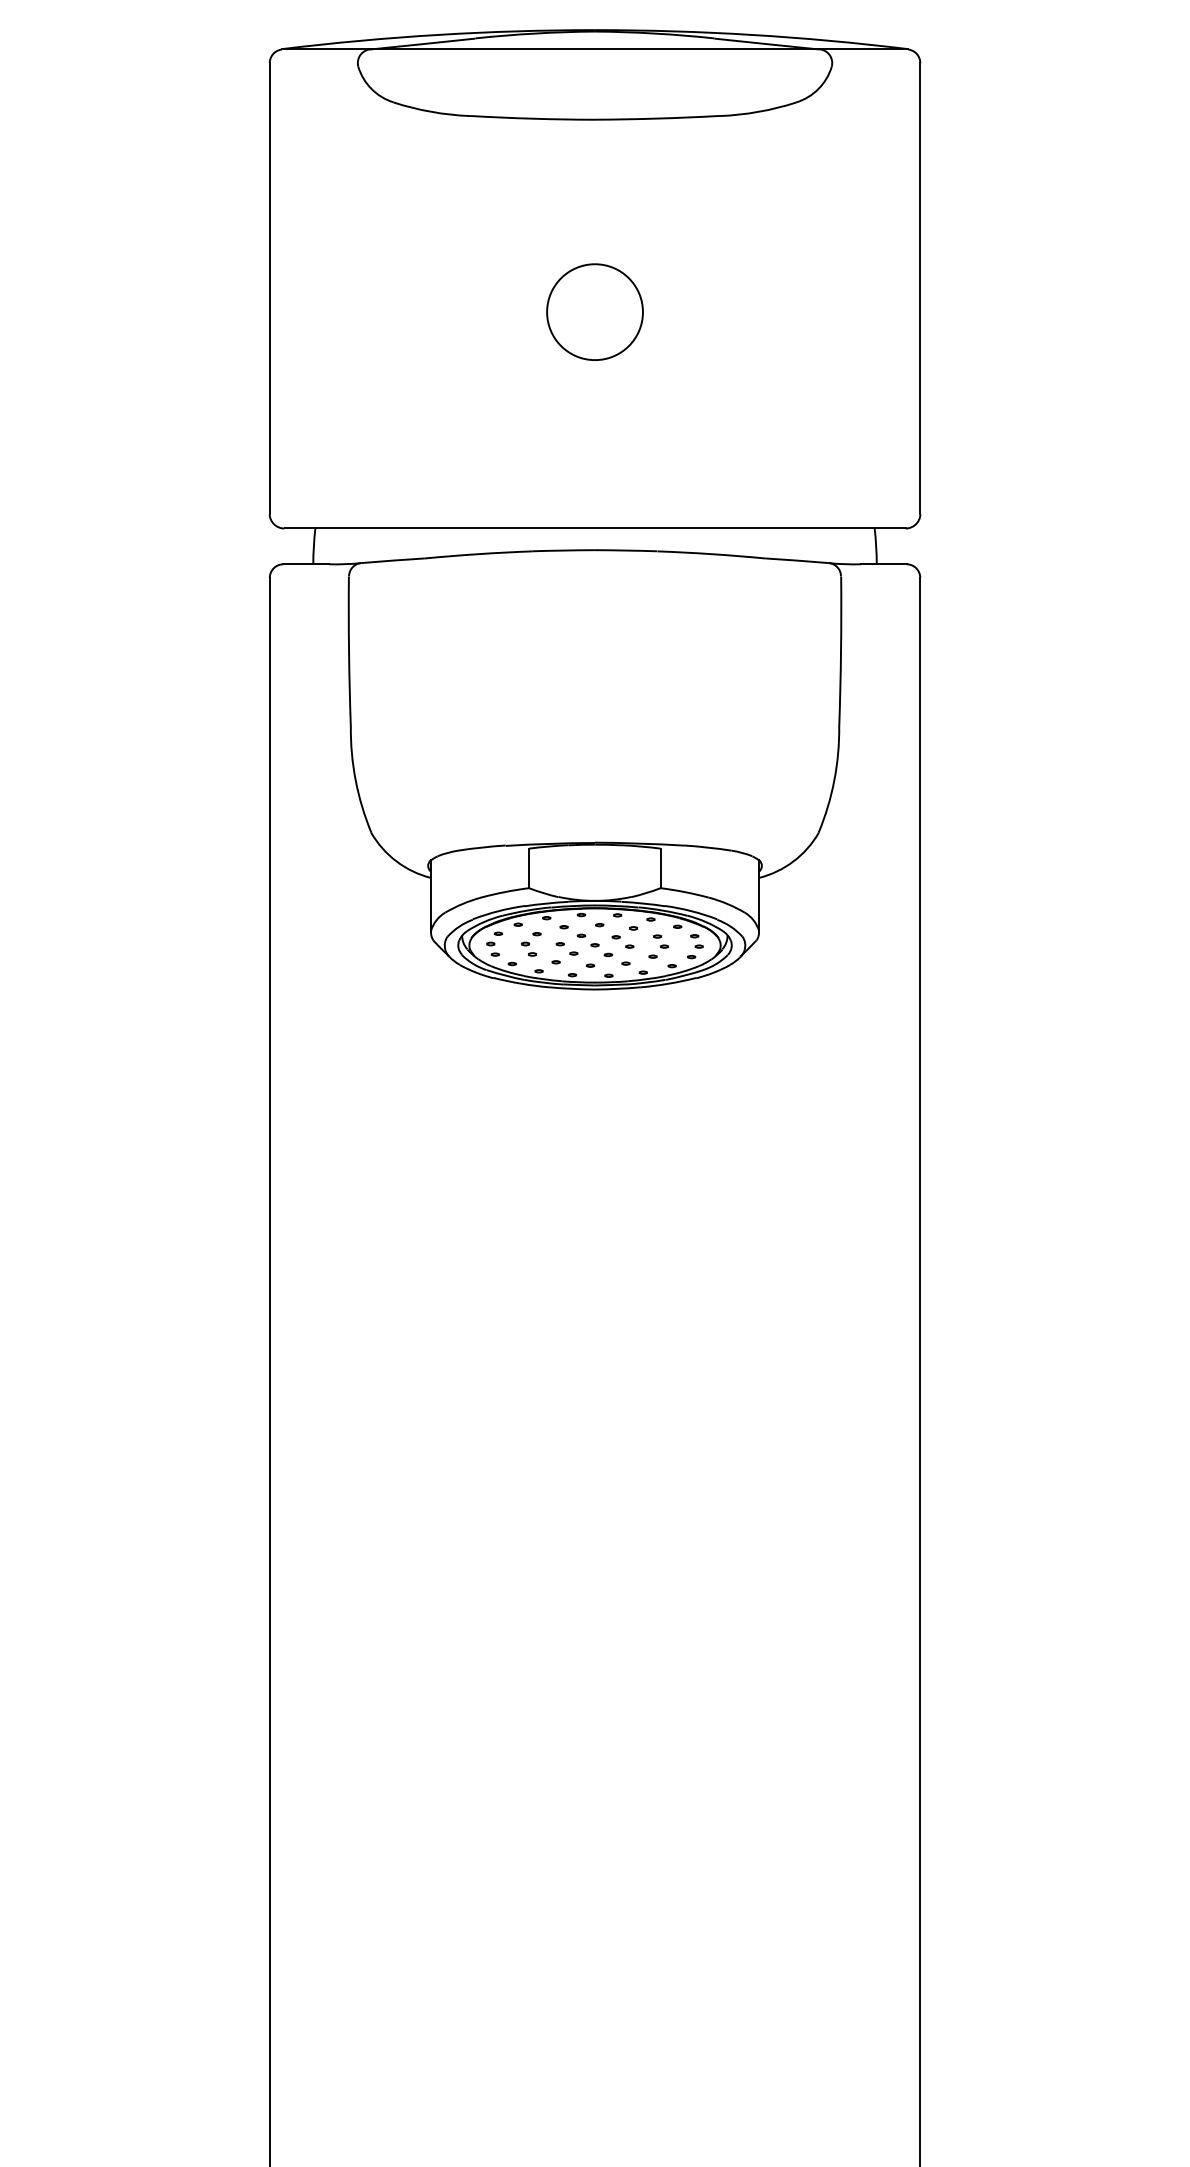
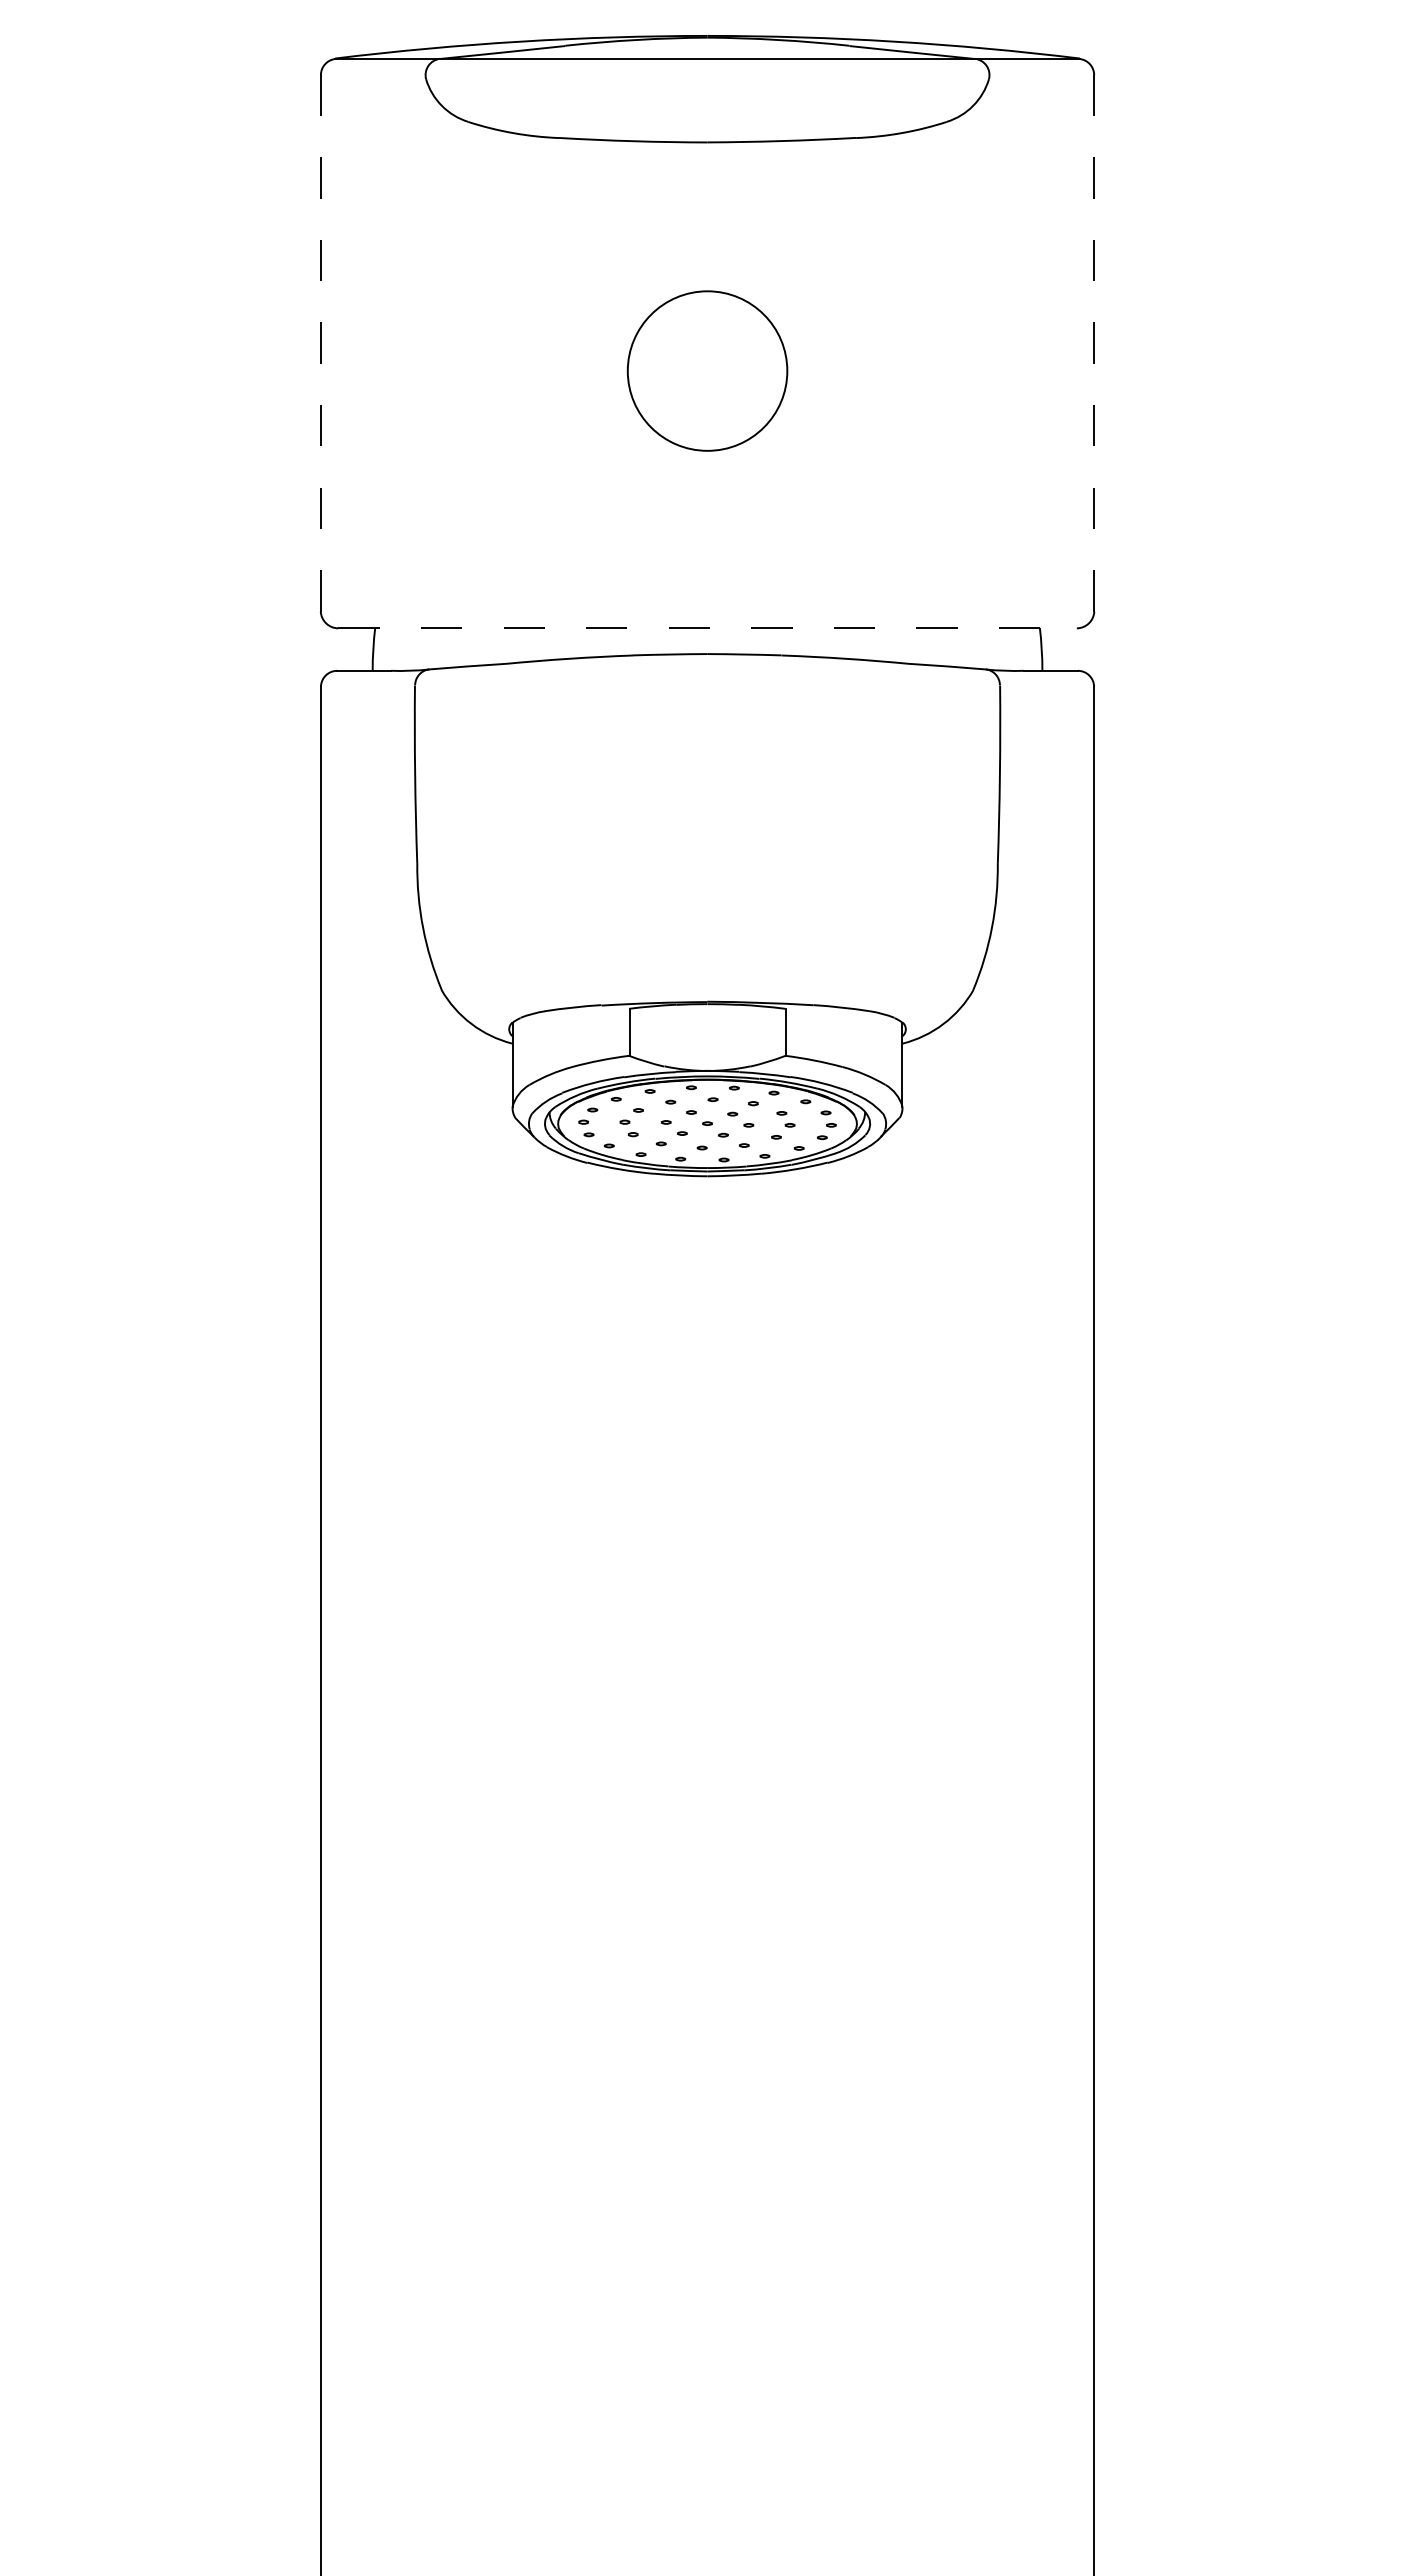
line: (270, 288) -> (321, 343), solid -> dashed
line: (920, 288) -> (1094, 343), solid -> dashed
circle: (595, 312) -> (707, 371), size x1.4
line: (595, 528) -> (708, 628), solid -> dashed

